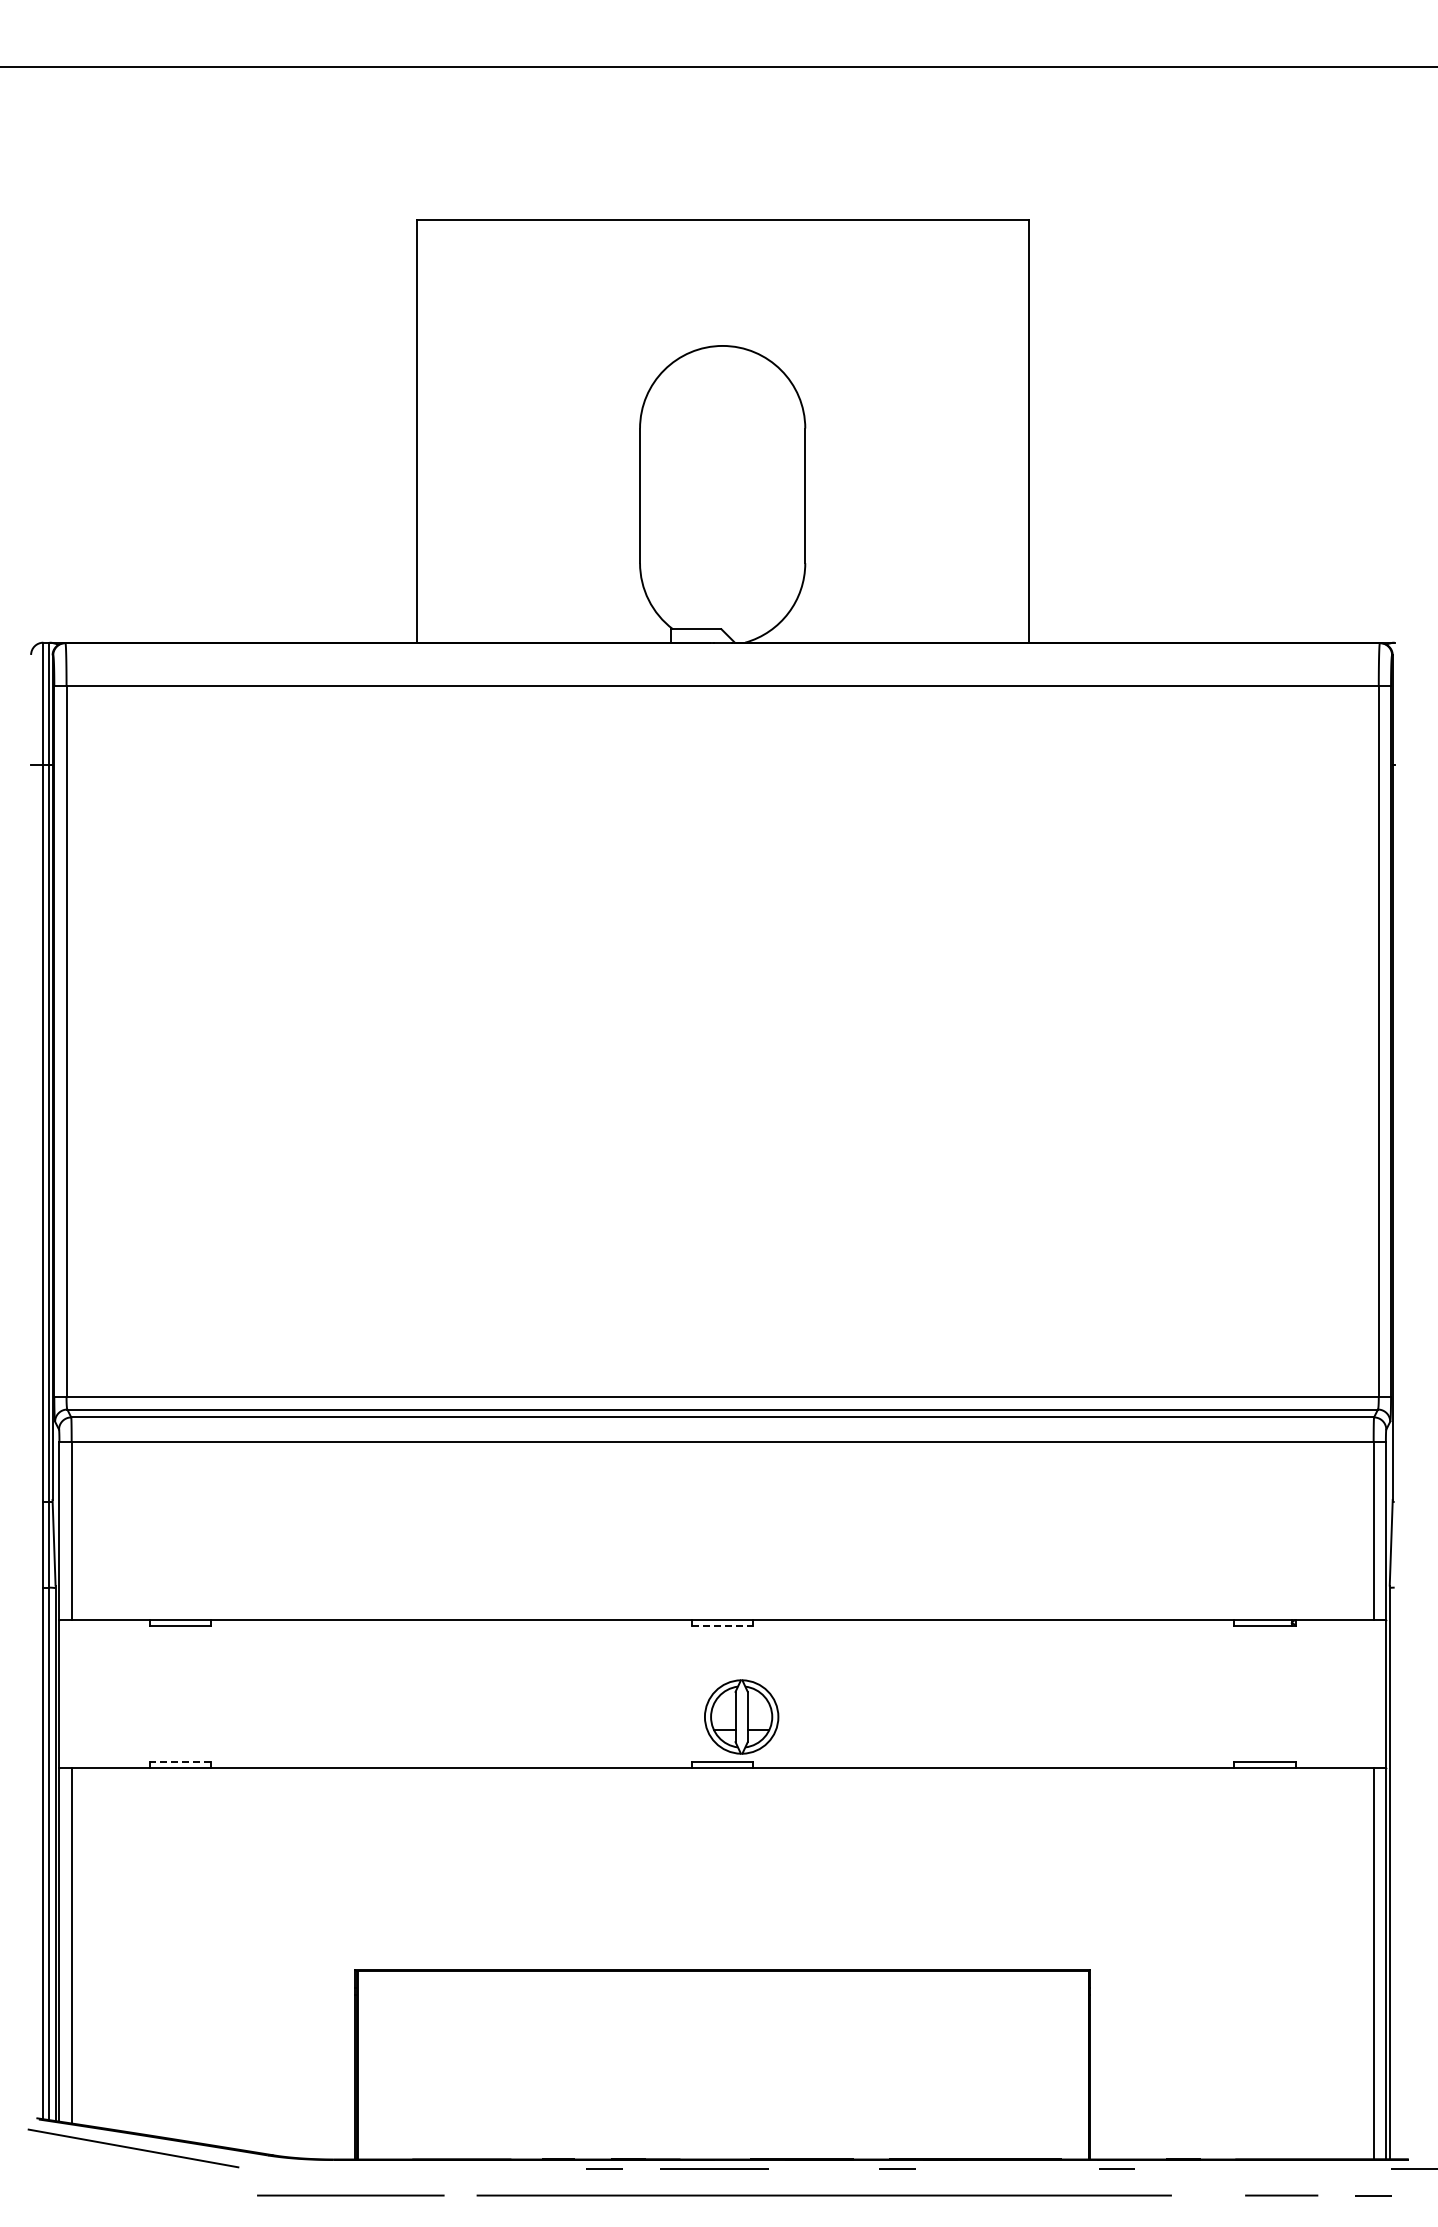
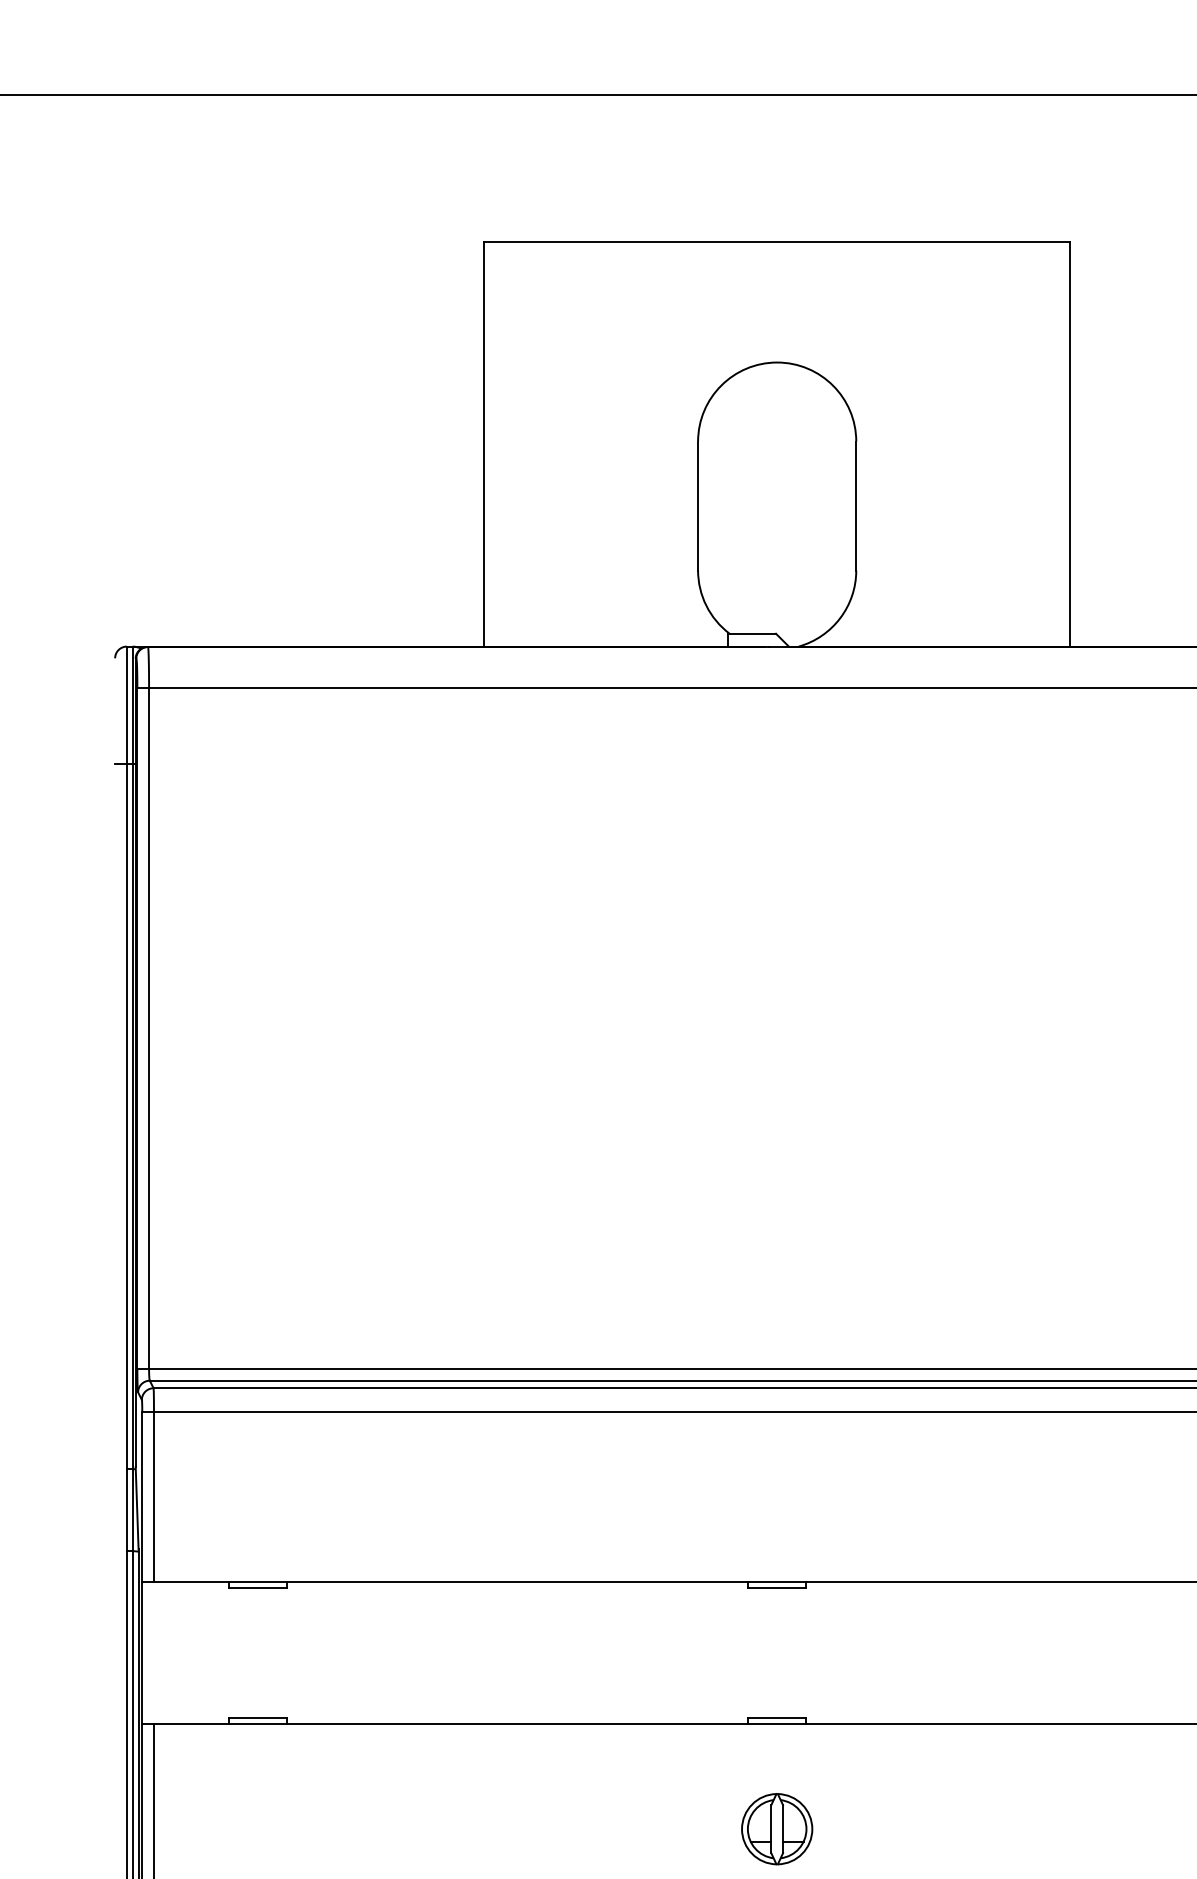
line: (722, 1625) -> (777, 1587), dashed -> solid
part: (741, 1716) -> (777, 1828), moved
line: (180, 1761) -> (258, 1717), dashed -> solid

